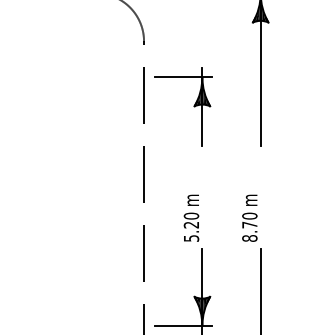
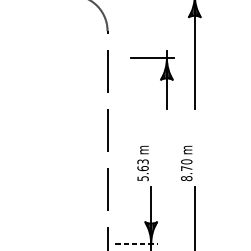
part: (193, 106) -> (160, 79), moved
text: (191, 220) -> (143, 165), 5.20 -> 5.63
line: (183, 326) -> (137, 244), solid -> dashed

